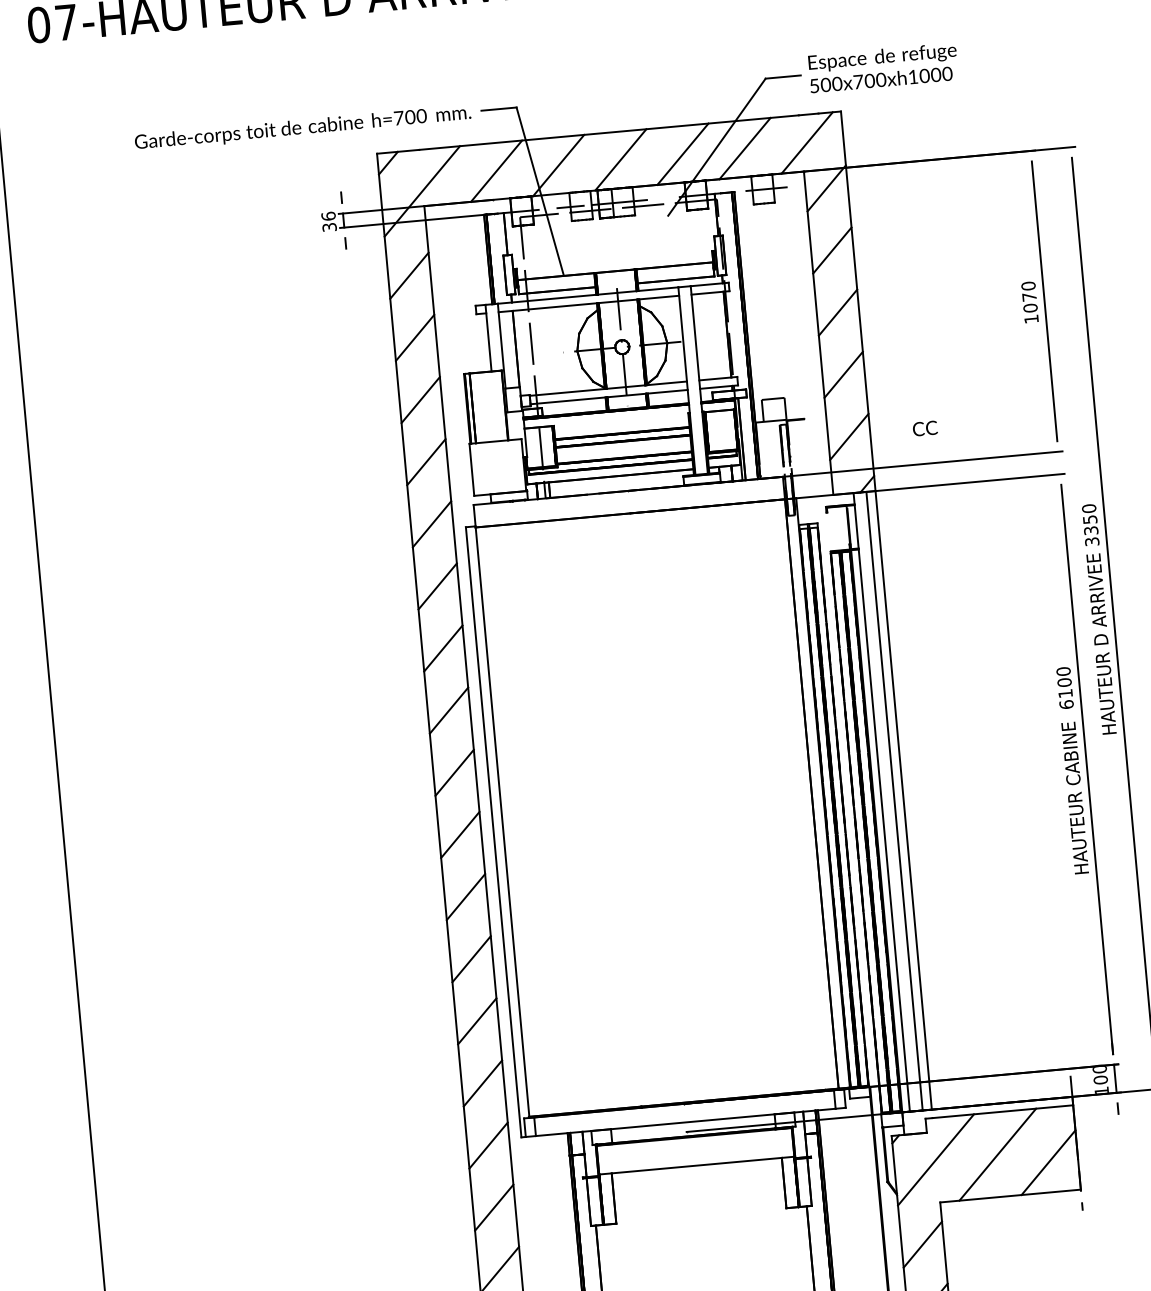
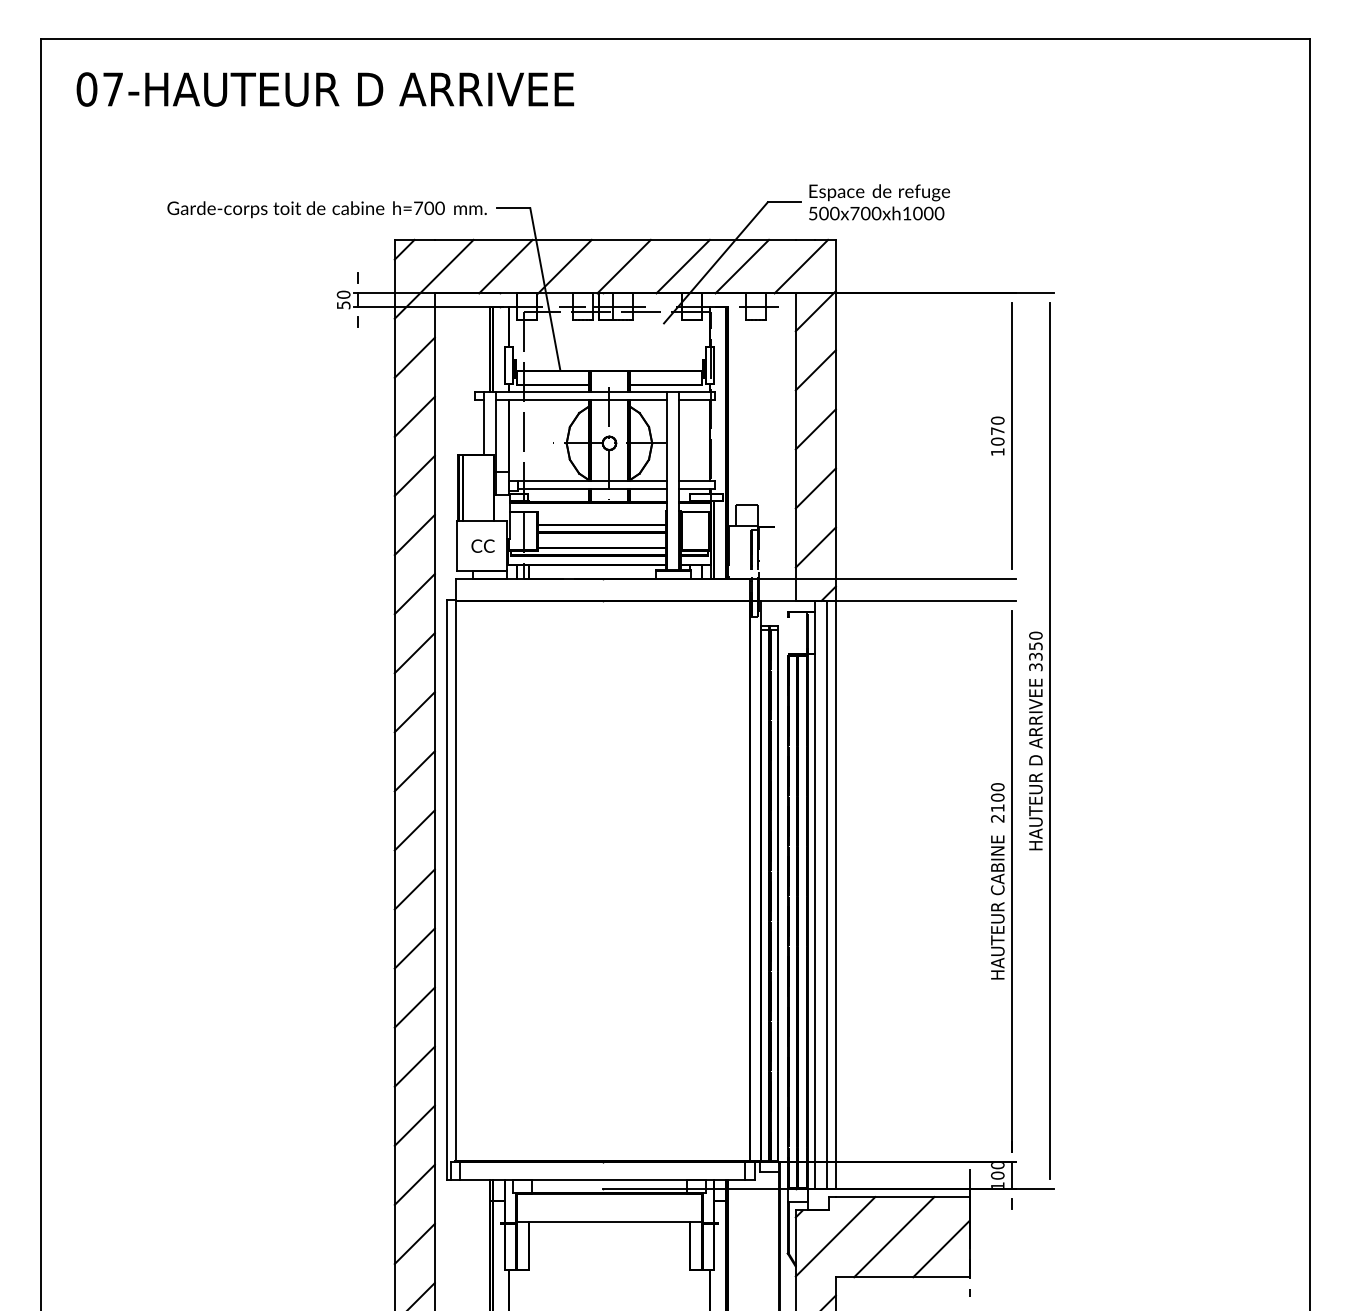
text: (328, 221) -> (343, 299), 36 -> 50
text: (924, 427) -> (482, 545), moved
text: (1066, 704) -> (997, 818), 6100 -> 2100

